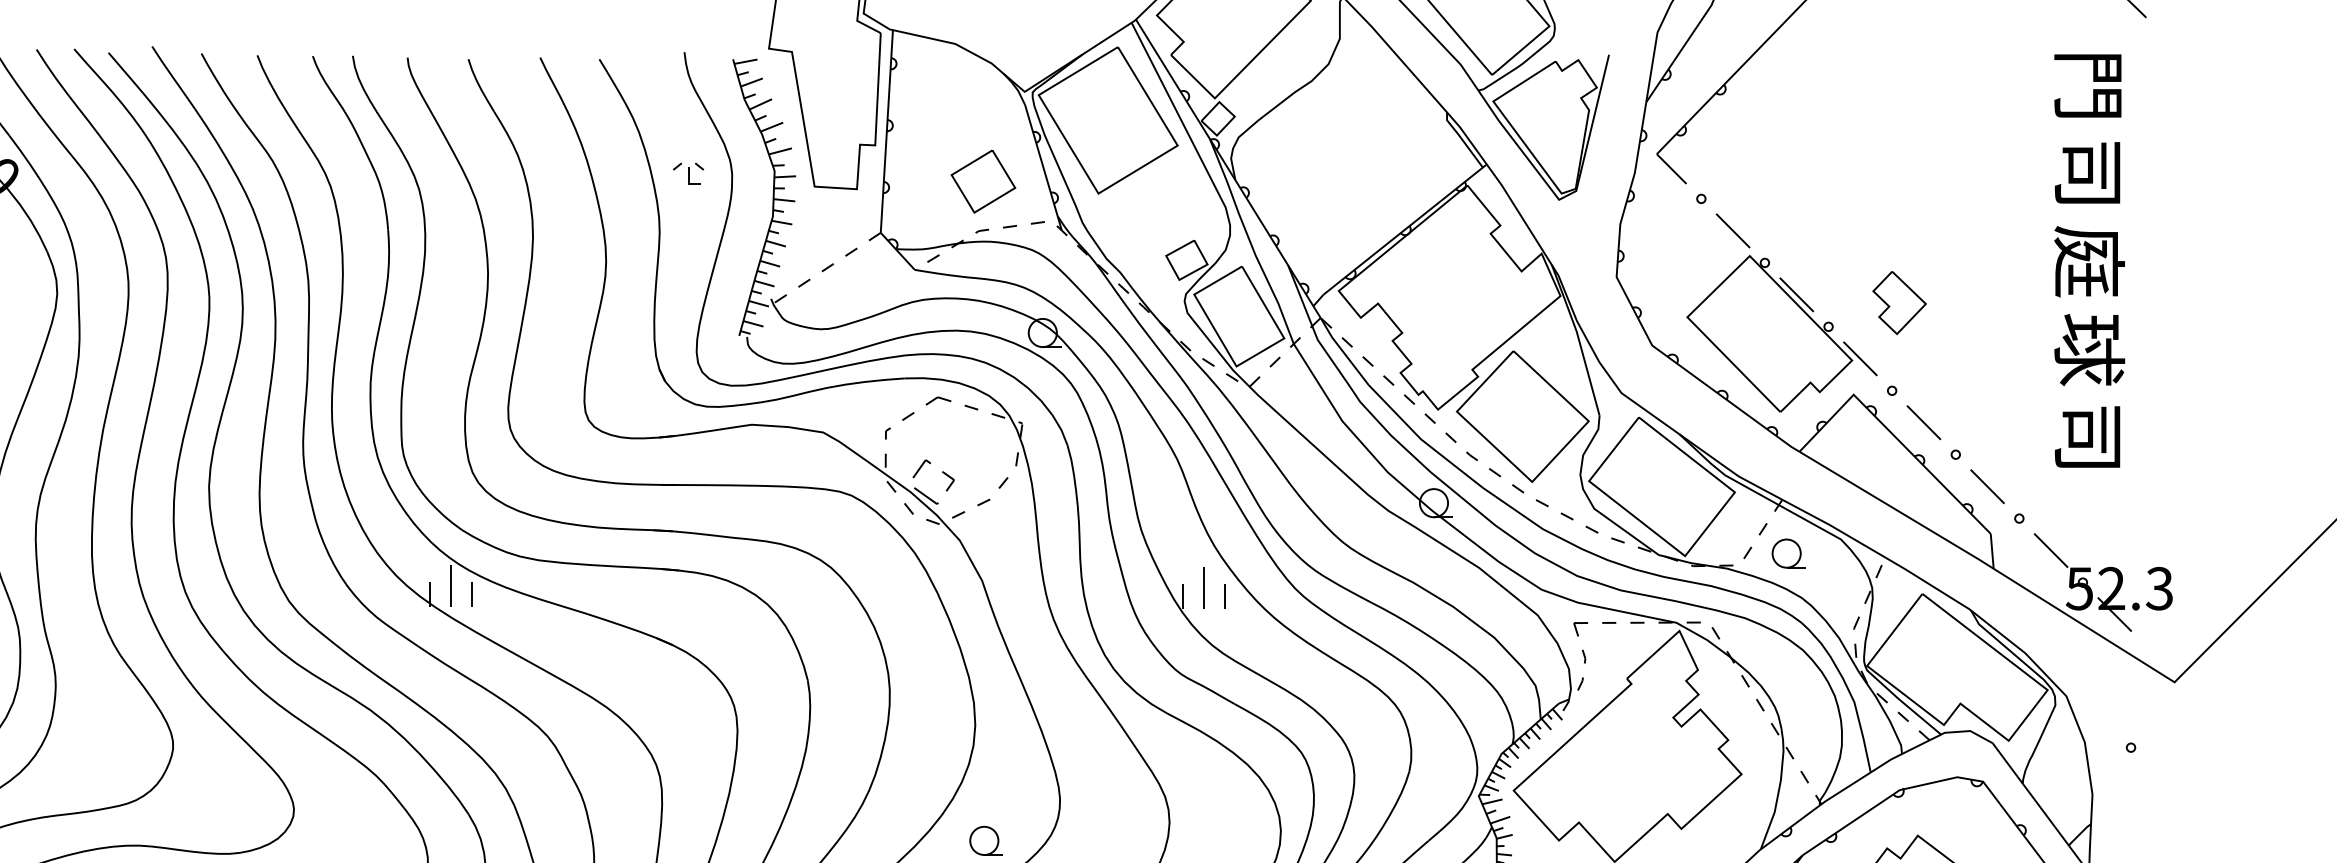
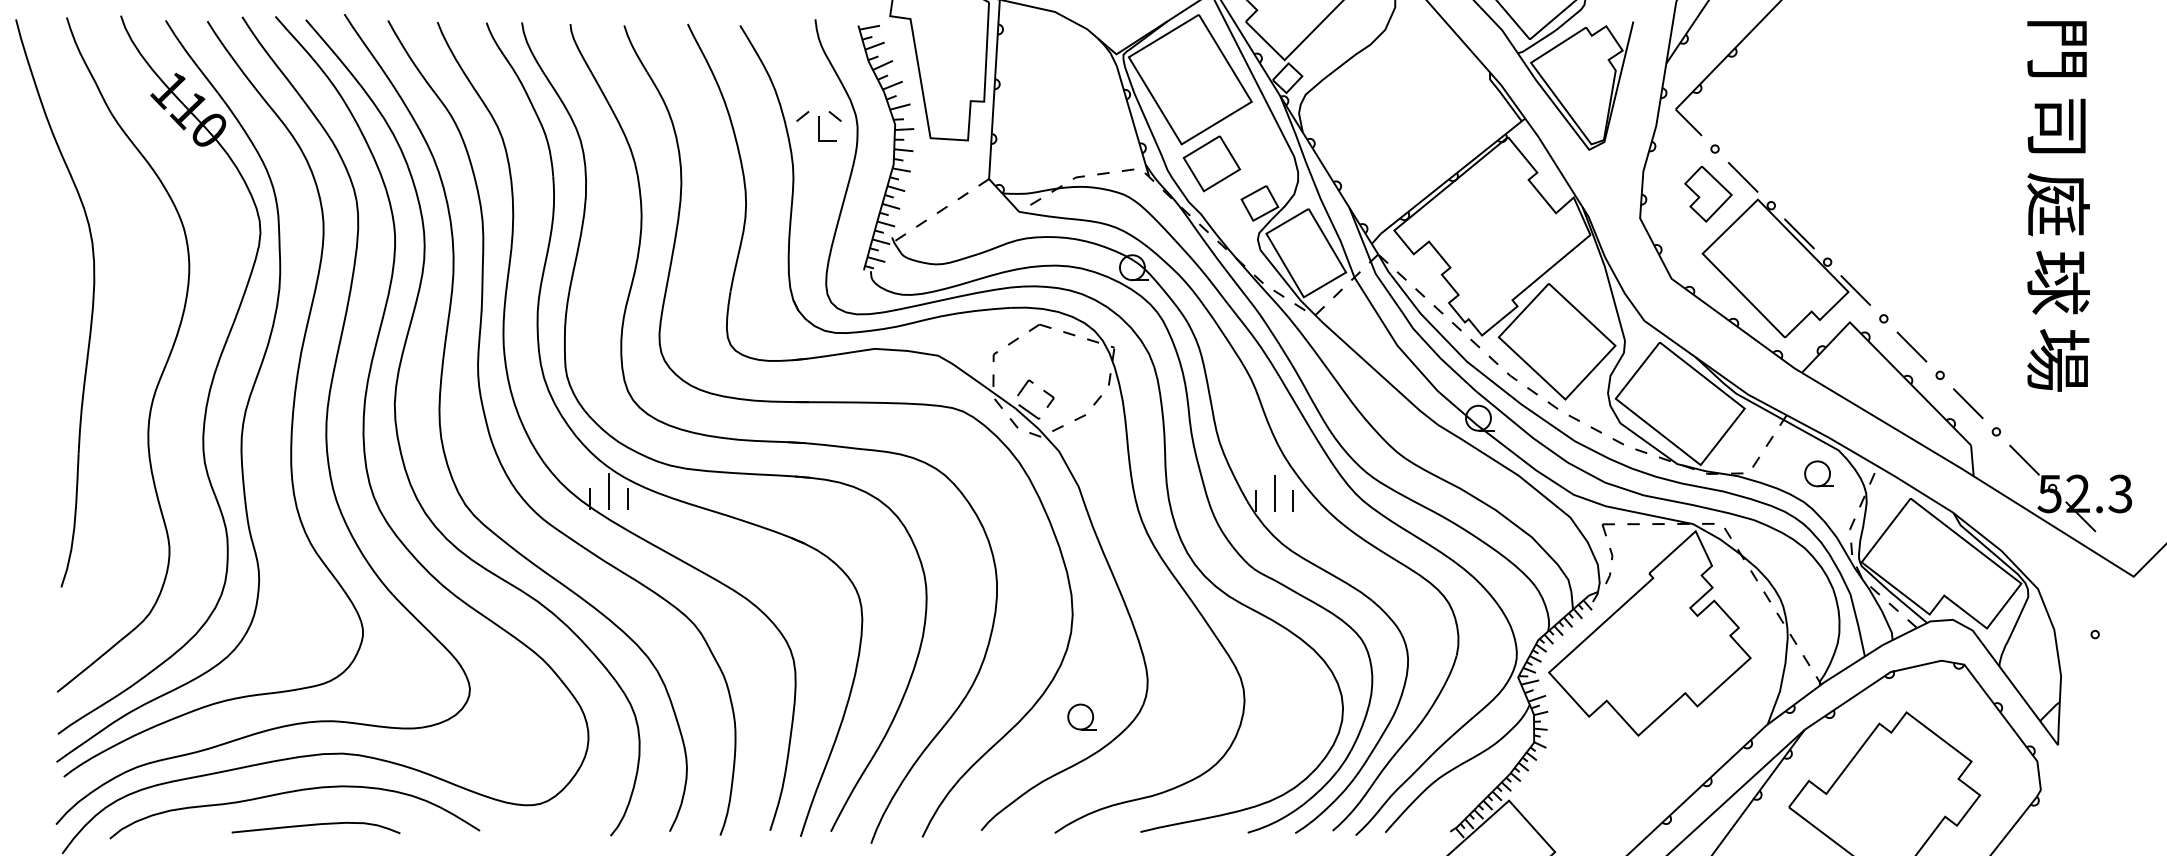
part: (687, 173) -> (818, 126), size x1.67
part: (982, 181) -> (1211, 163), moved
part: (1899, 303) -> (1708, 194), moved
text: (2089, 437) -> (2058, 360), 司 -> 場
part: (1787, 553) -> (1818, 473), moved

